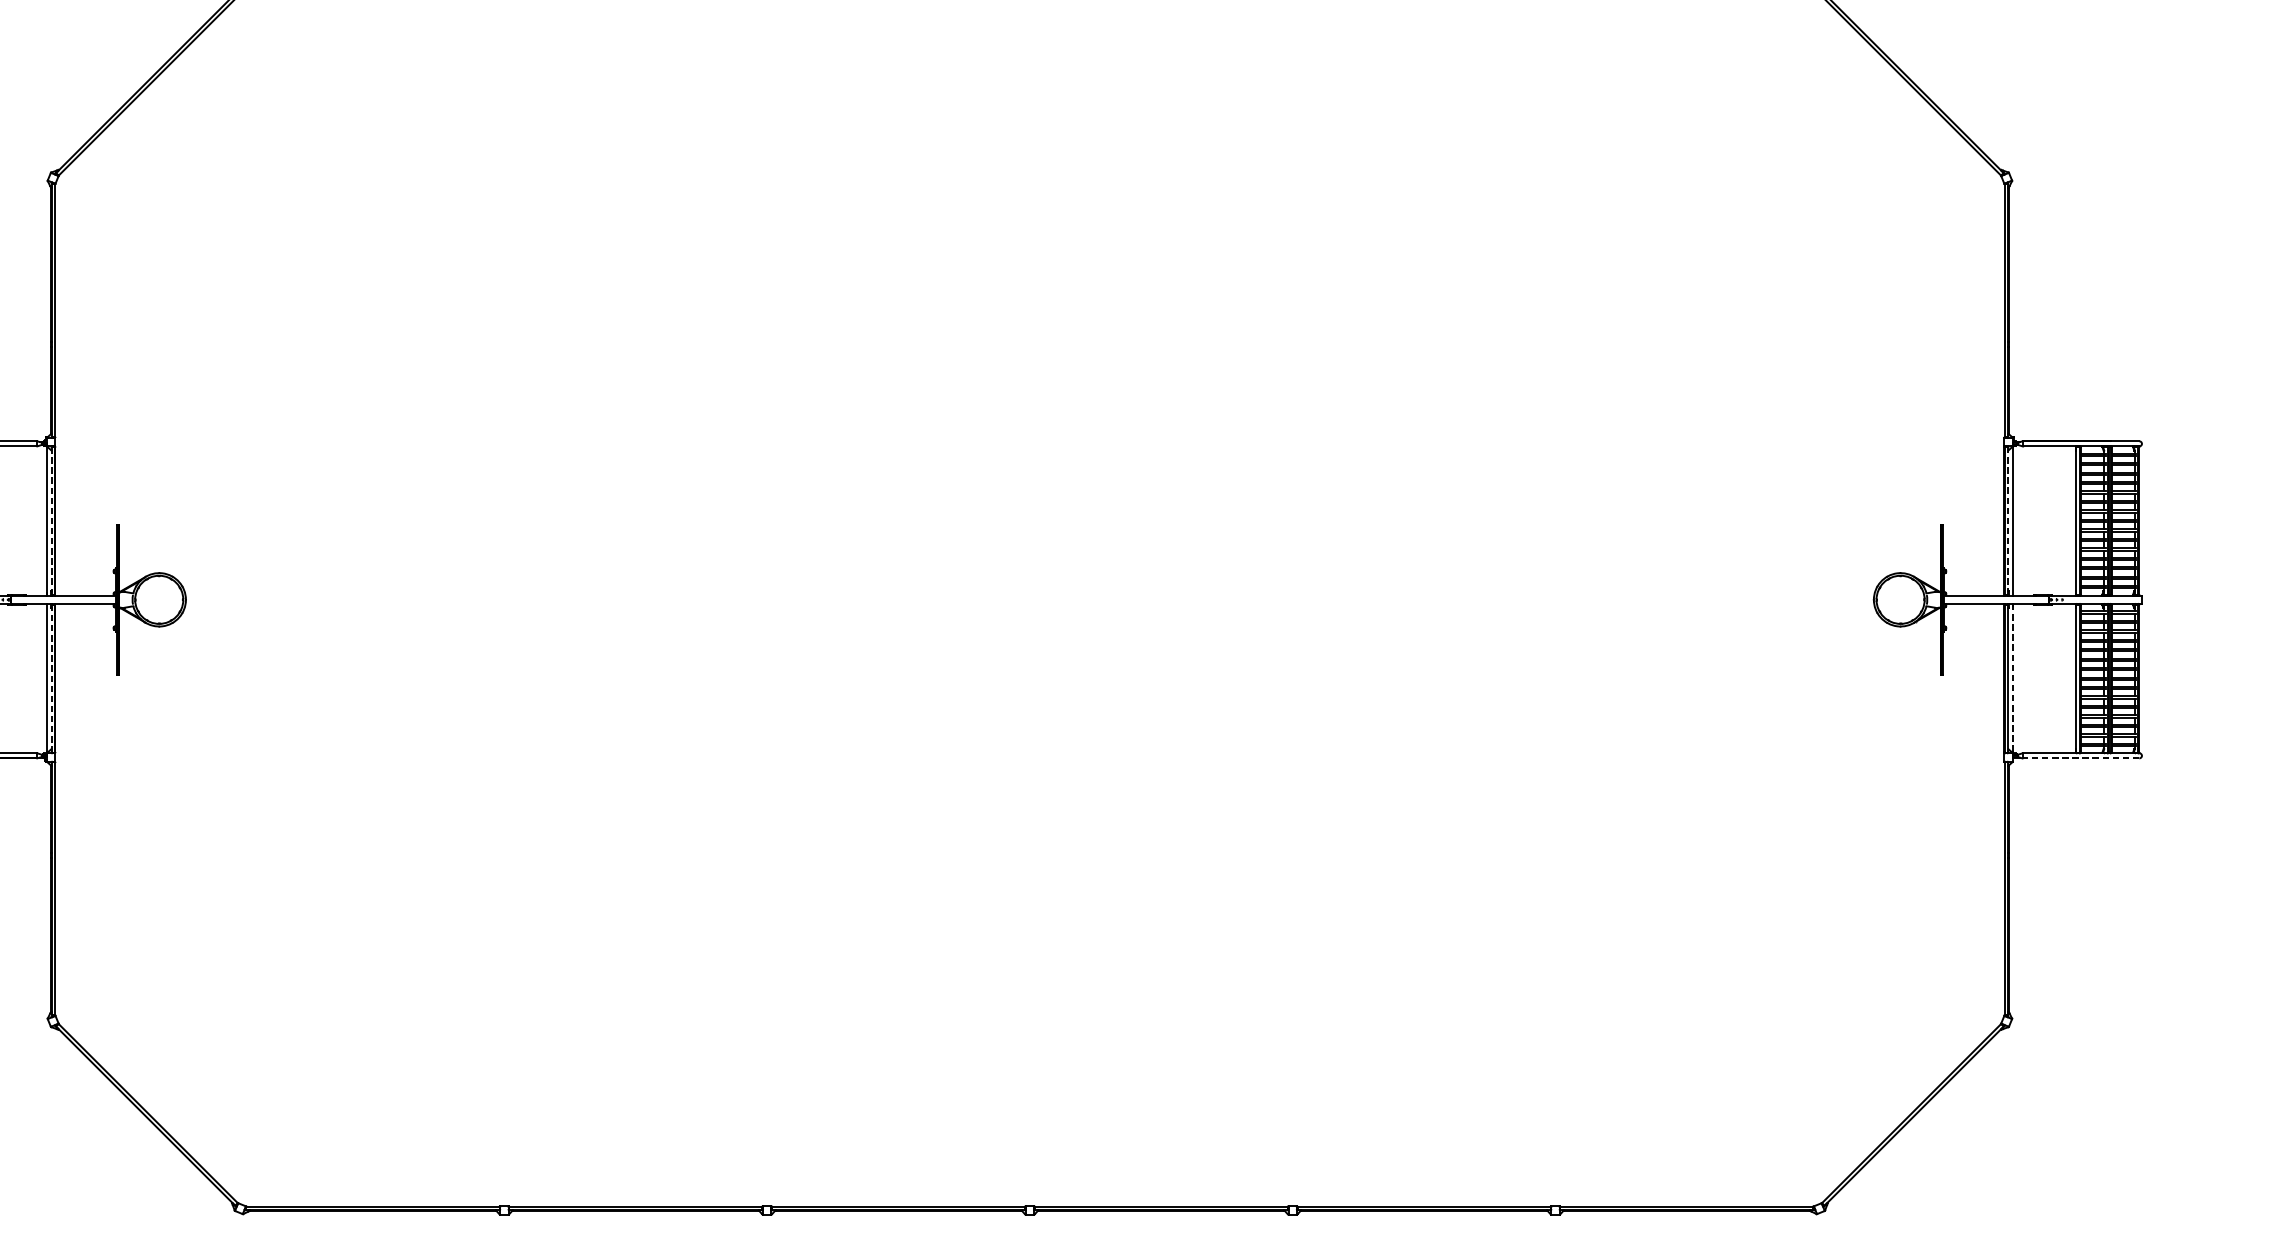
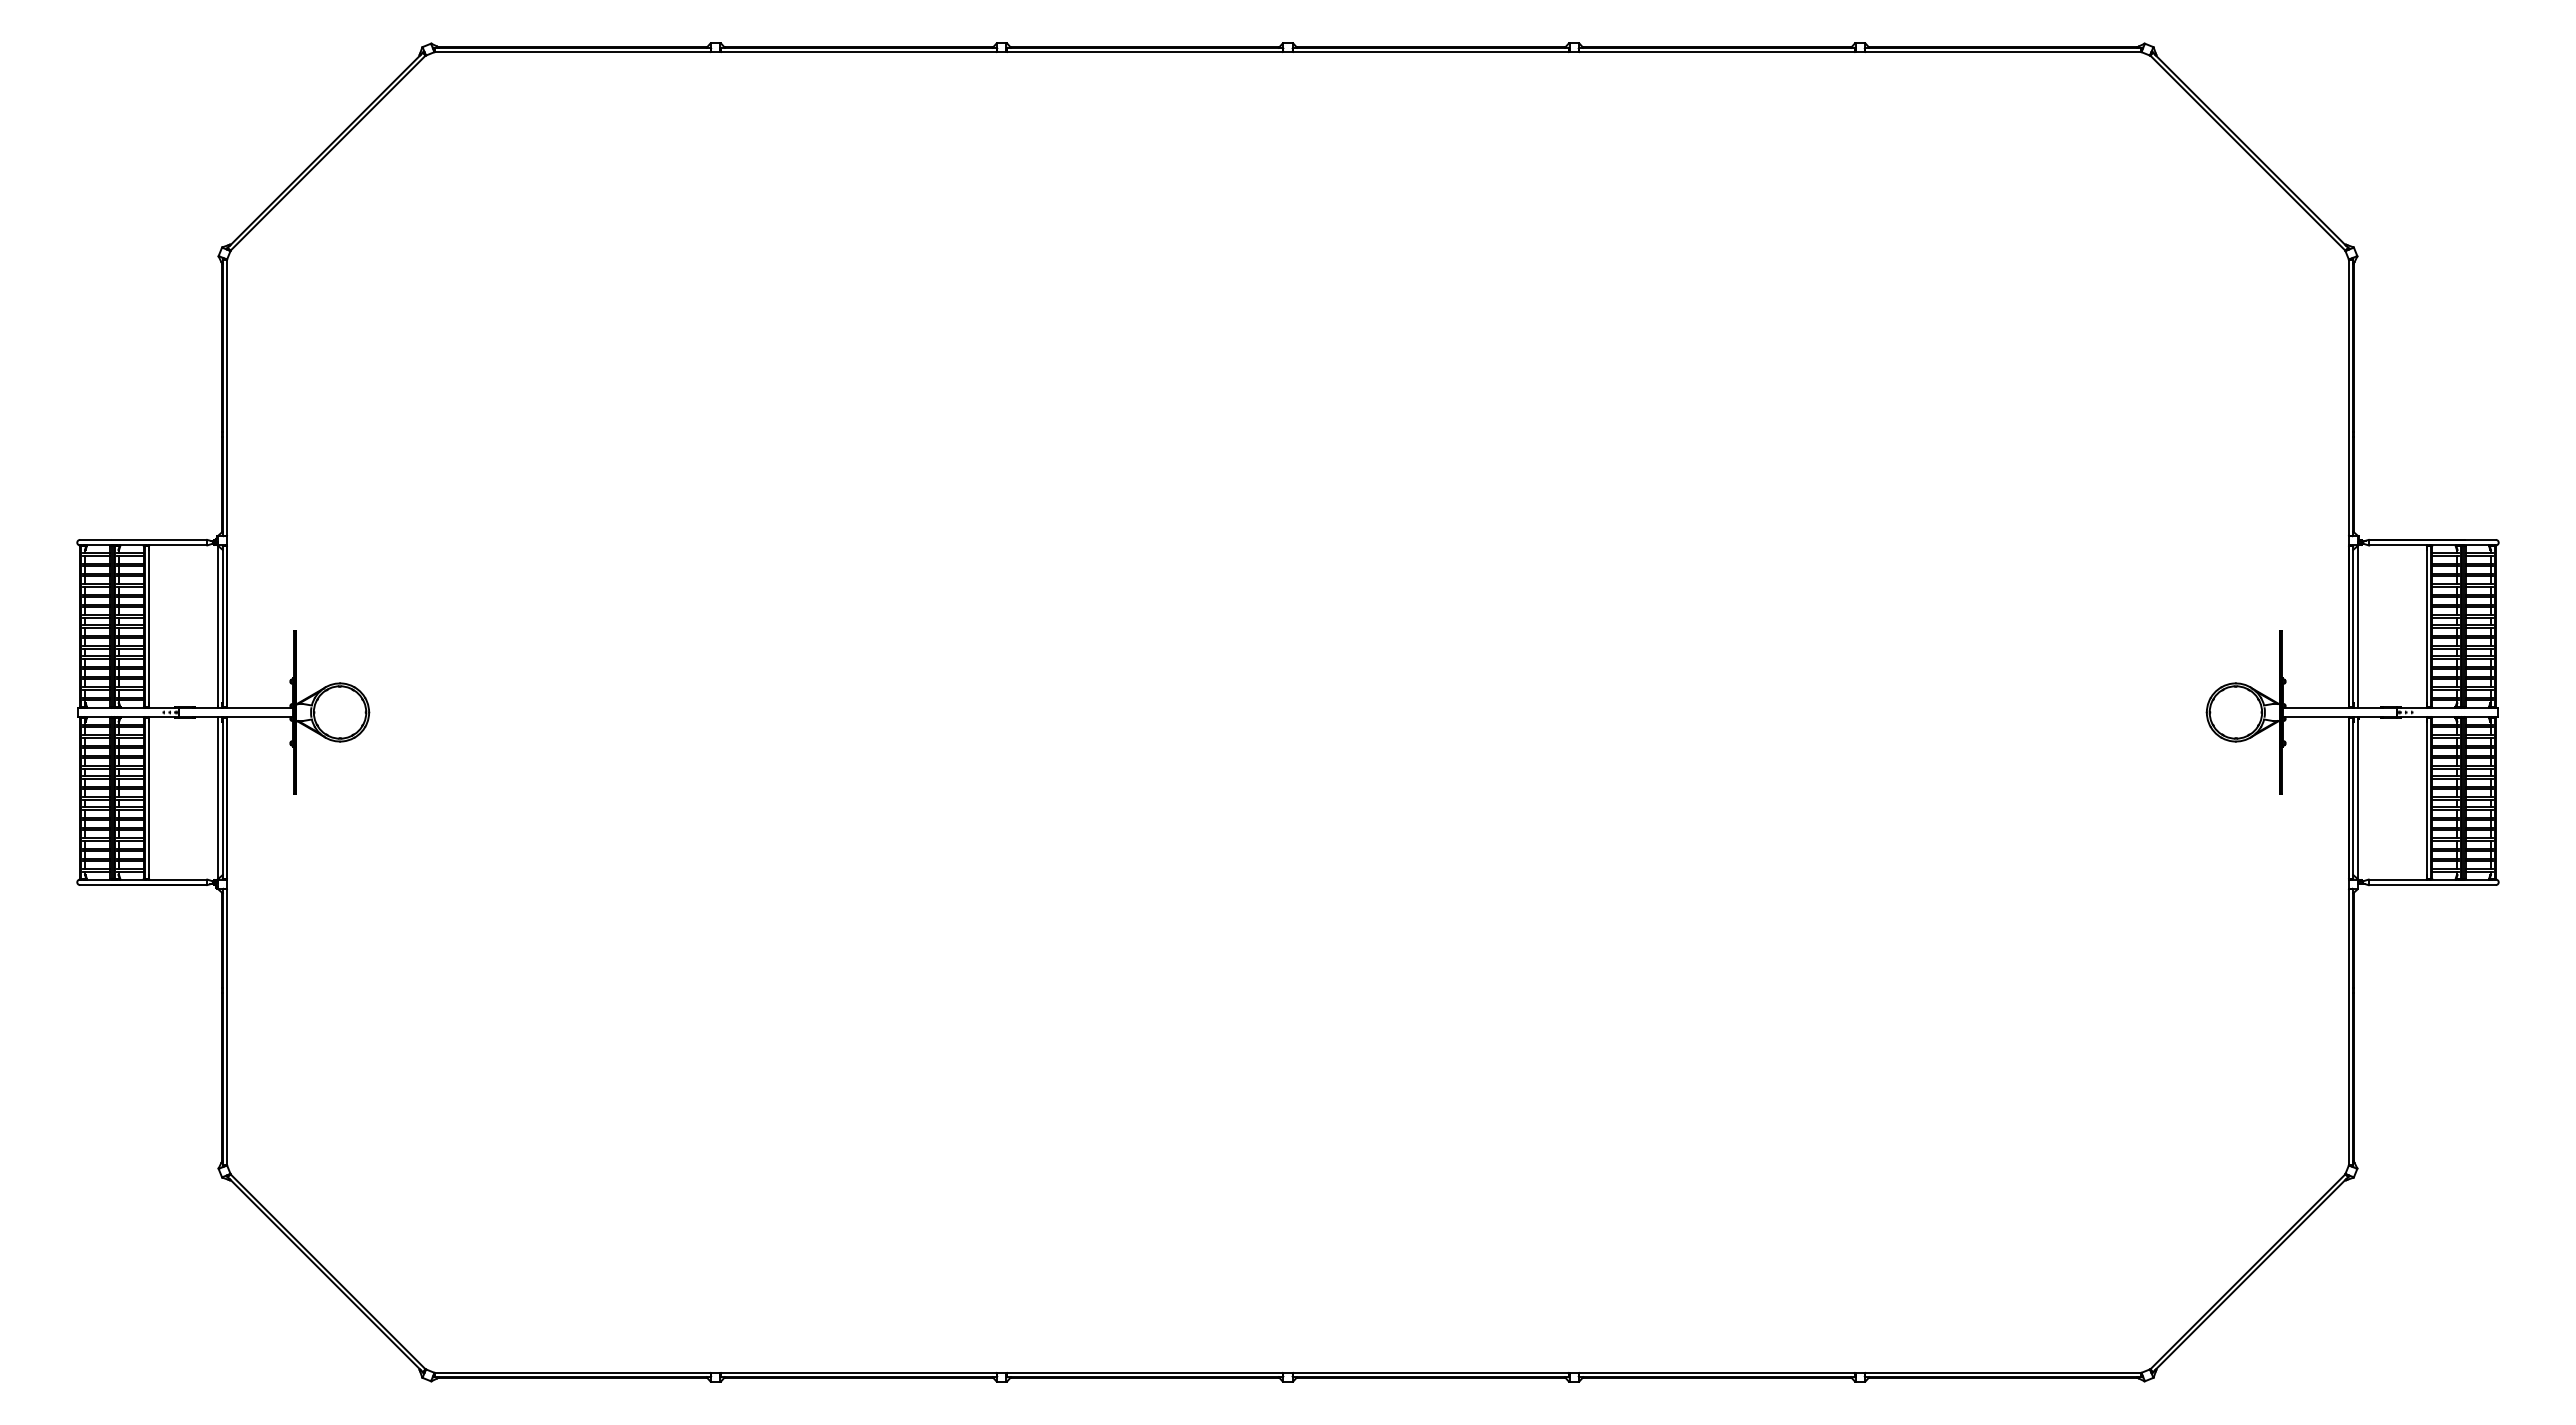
line: (51, 520) -> (222, 626), dashed -> solid
line: (2008, 520) -> (2353, 626), dashed -> solid
line: (51, 678) -> (222, 798), dashed -> solid
line: (2013, 678) -> (2358, 798), dashed -> solid
line: (2081, 758) -> (2432, 885), dashed -> solid

